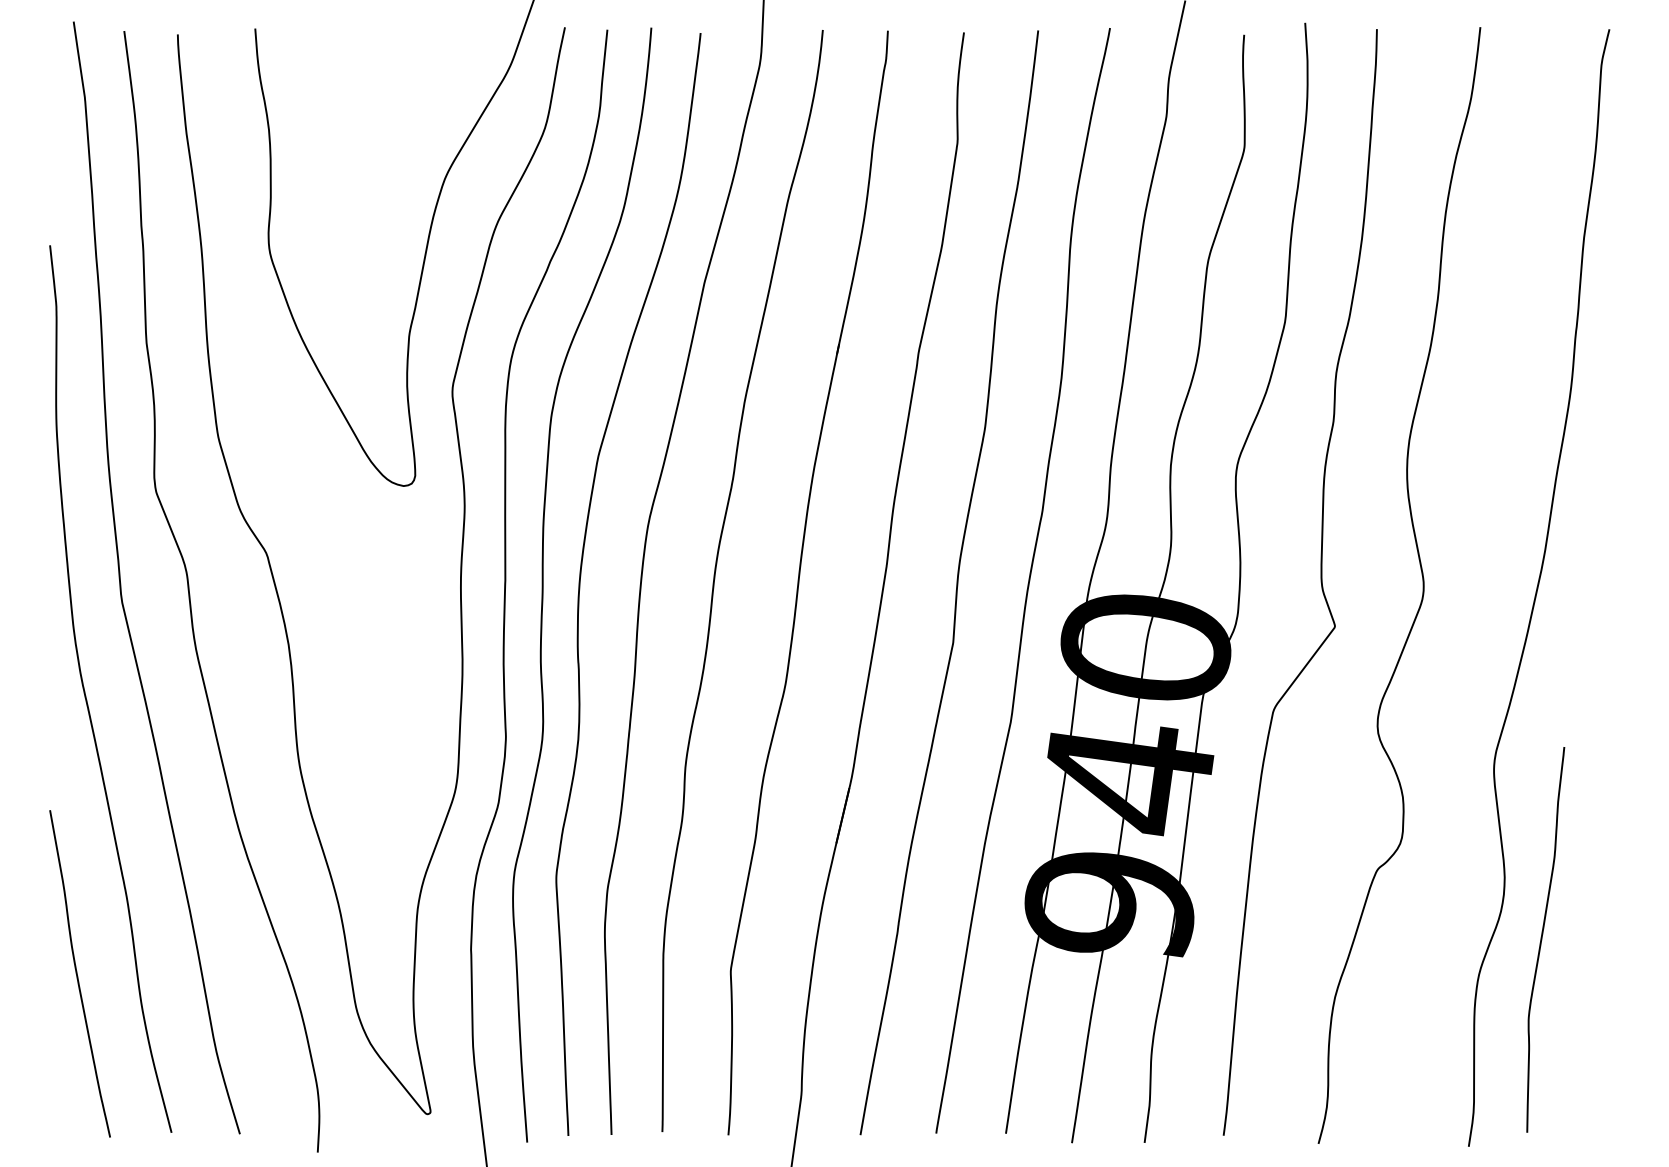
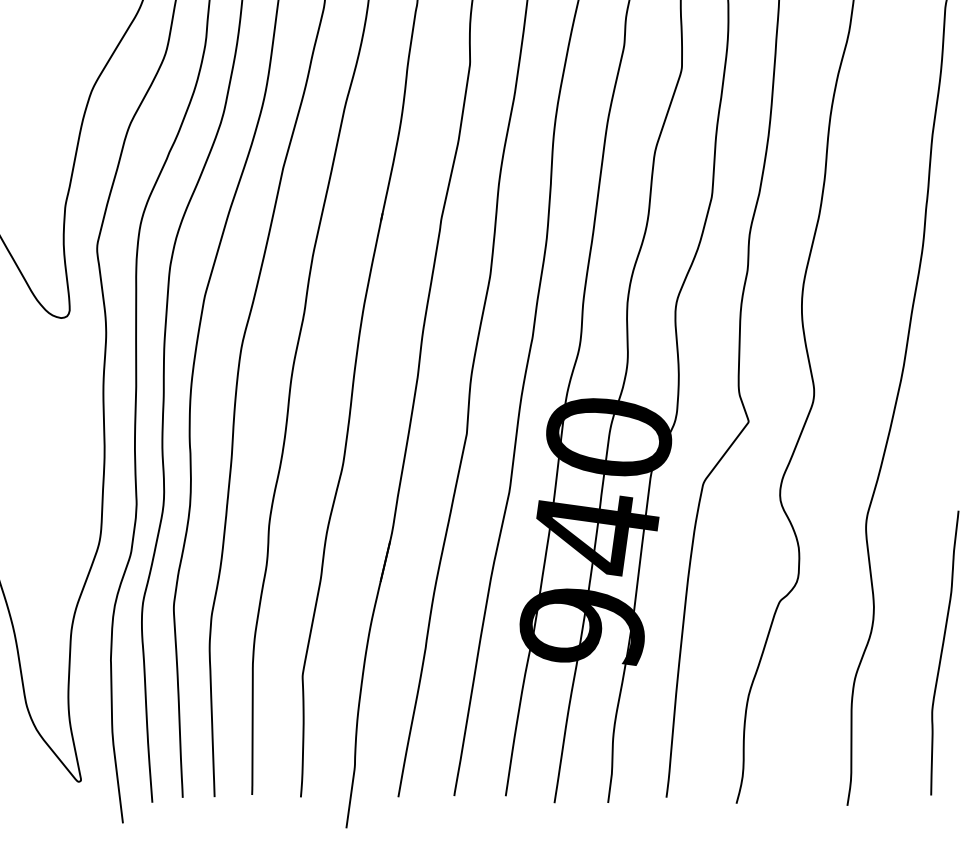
curve: (1542, 939) -> (942, 652), moved

